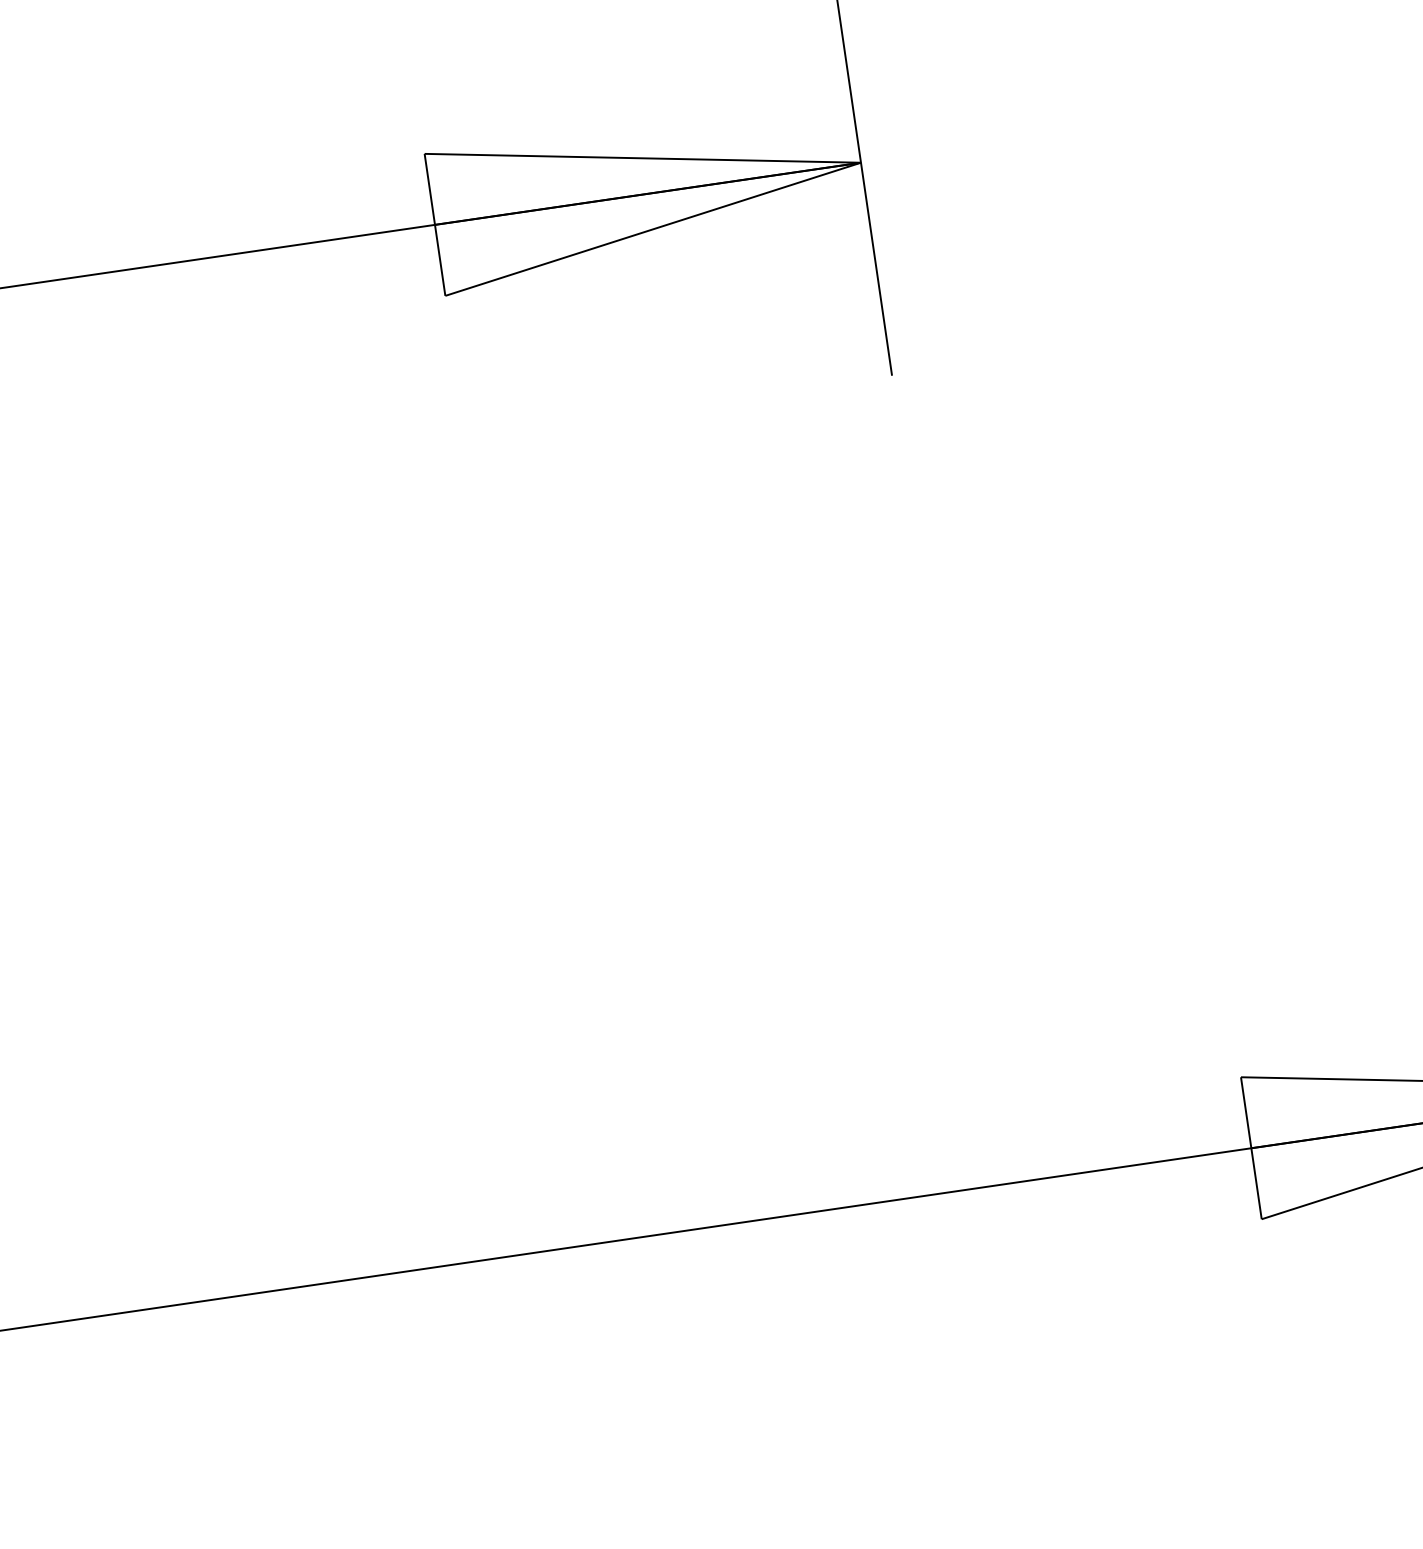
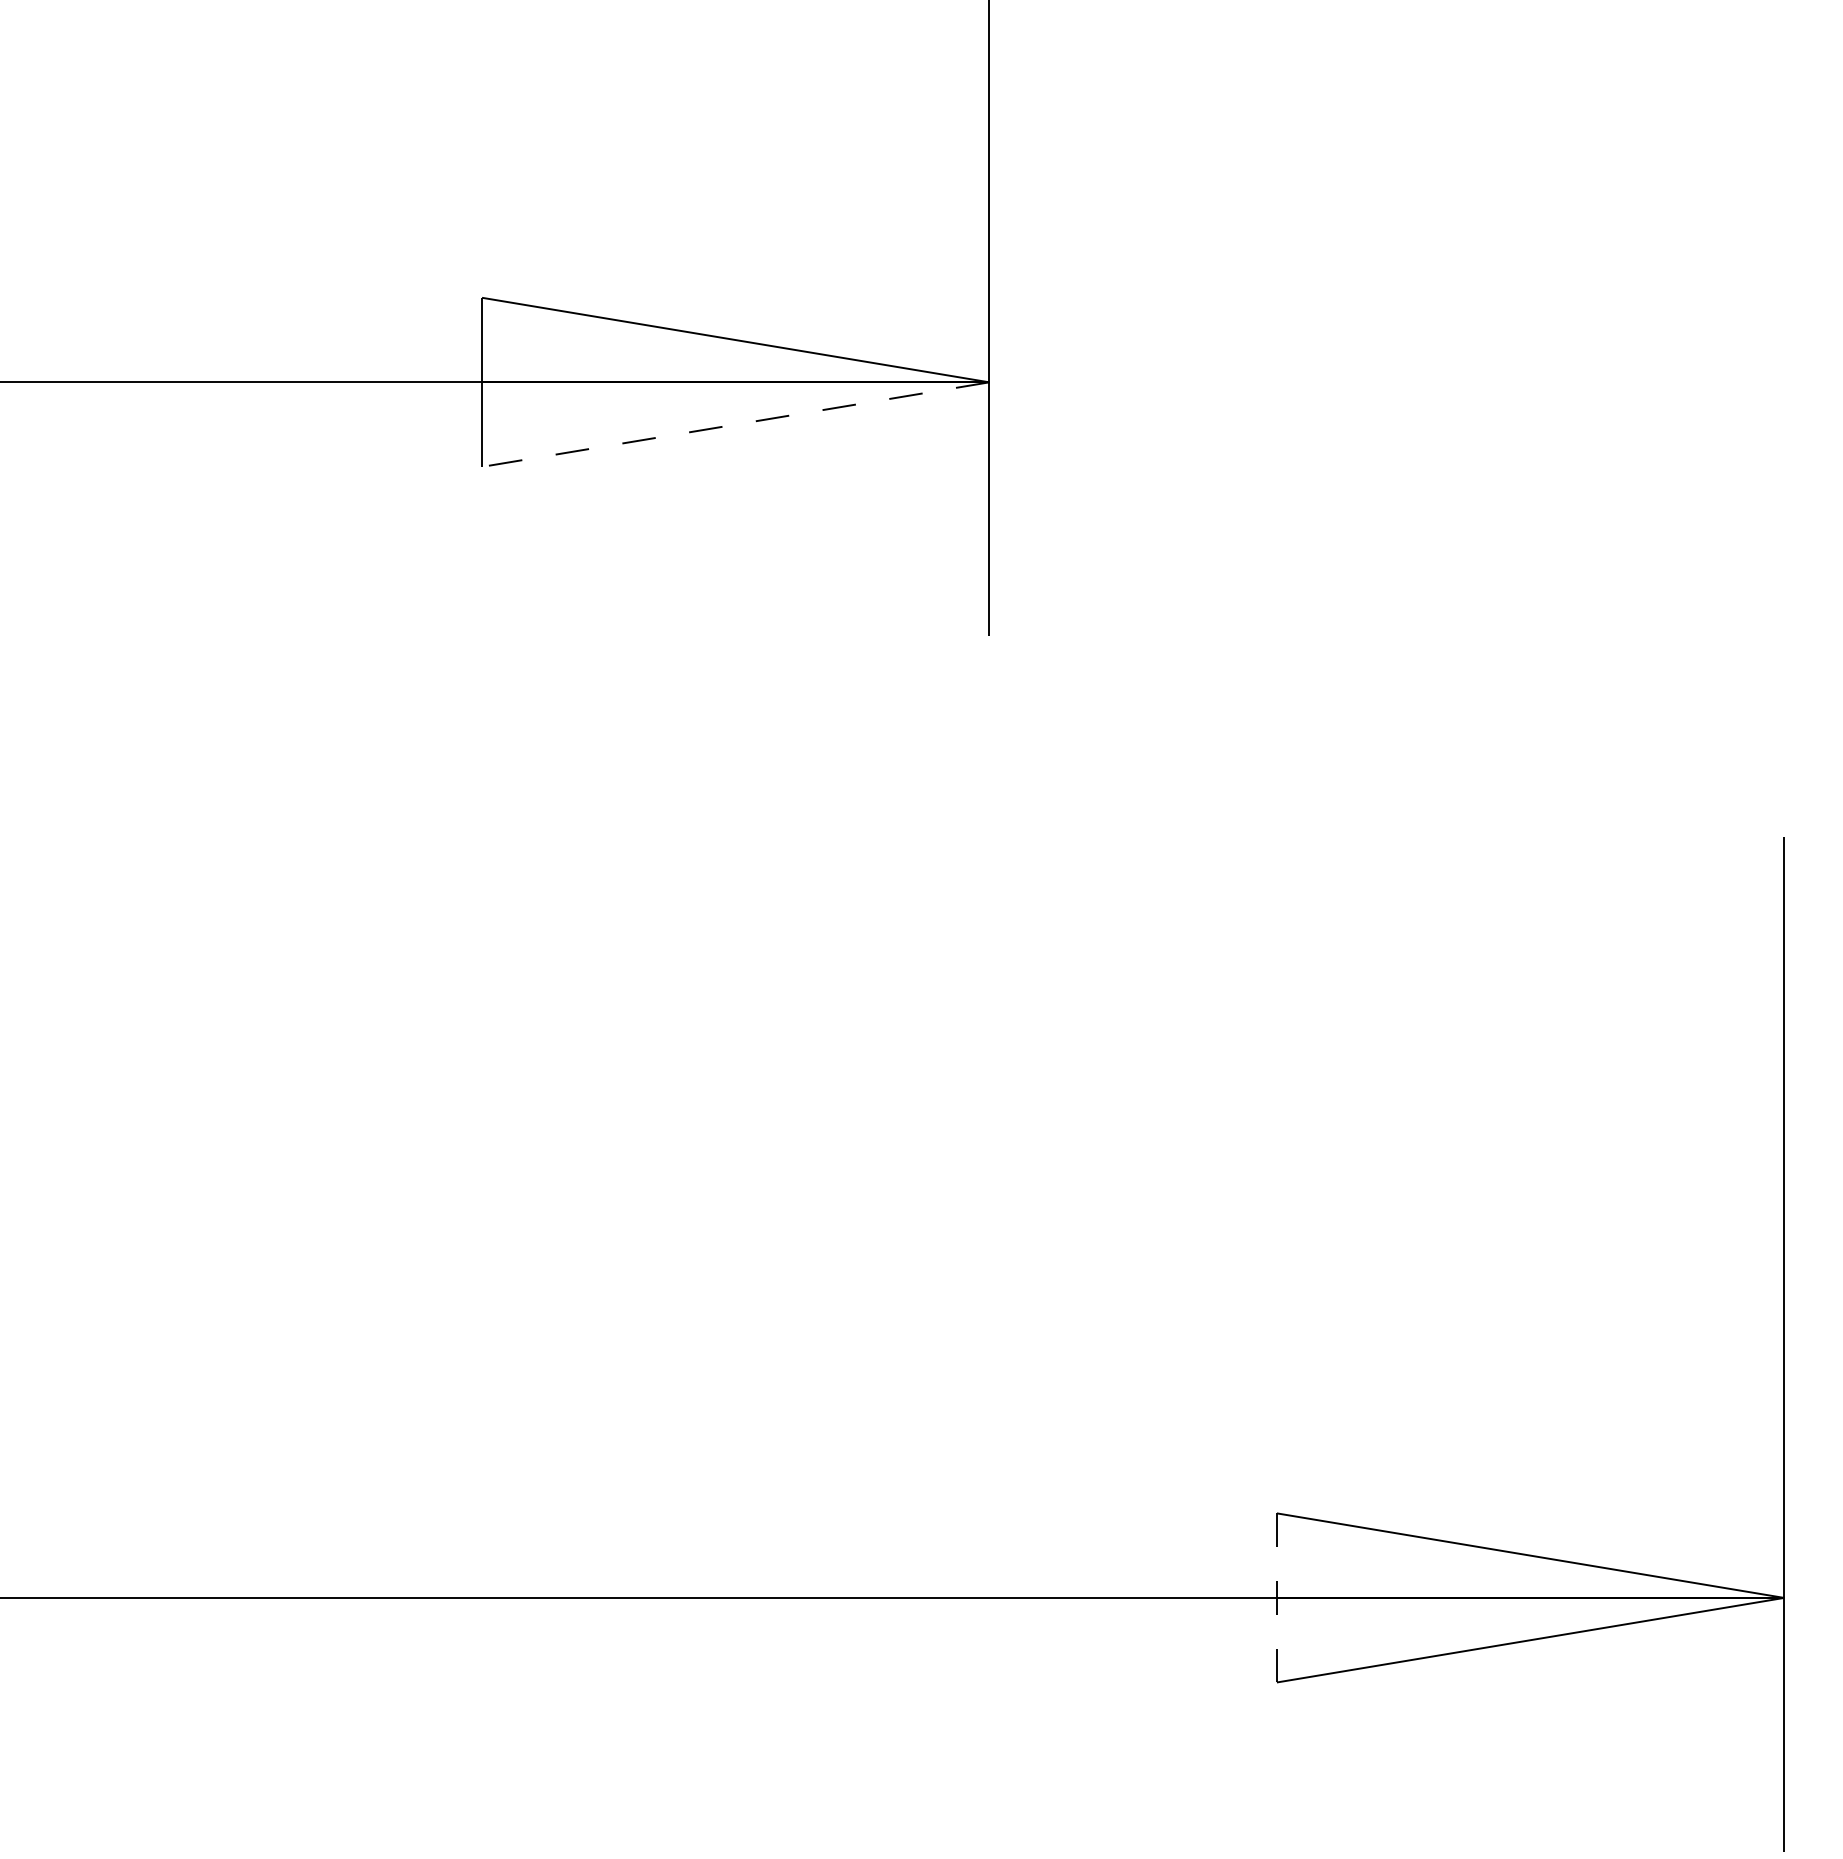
line: (652, 229) -> (735, 424), solid -> dashed
line: (1250, 1147) -> (1276, 1597), solid -> dashed

